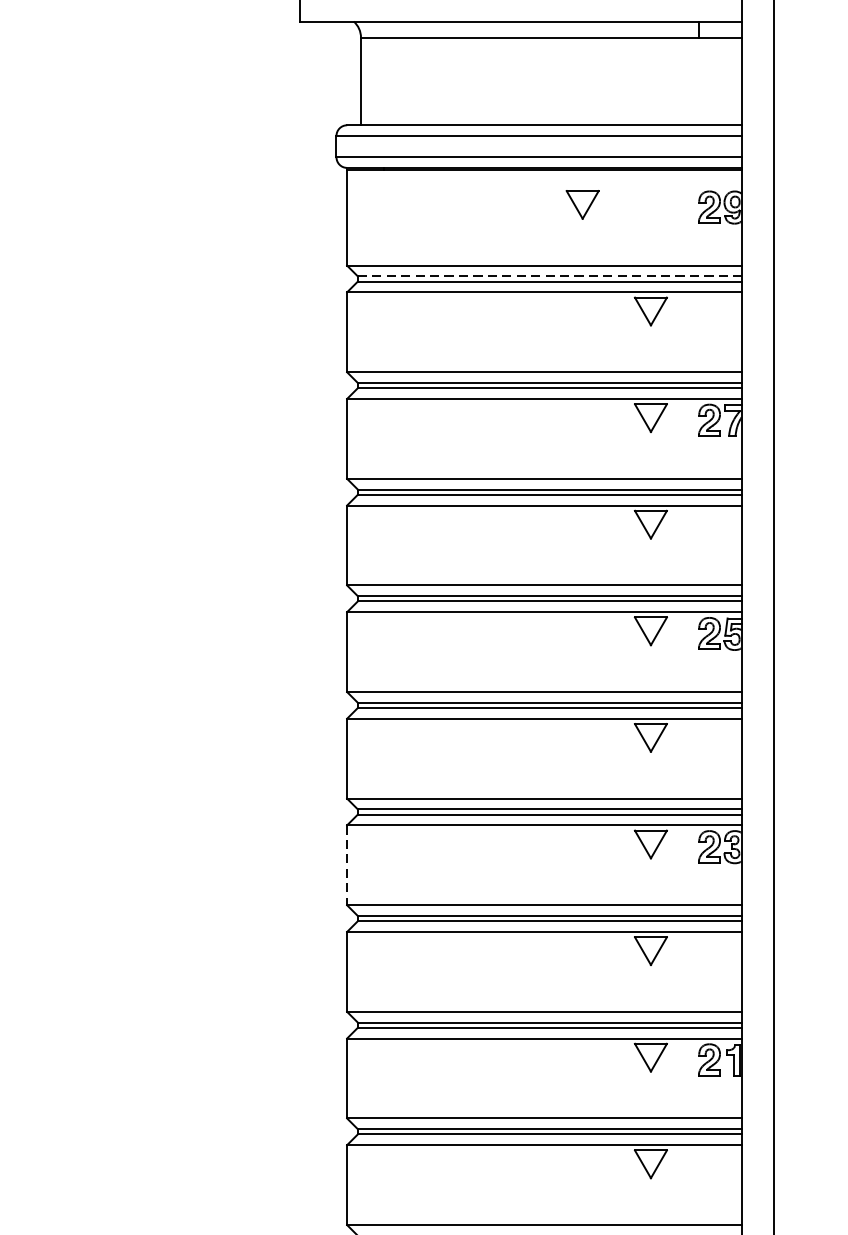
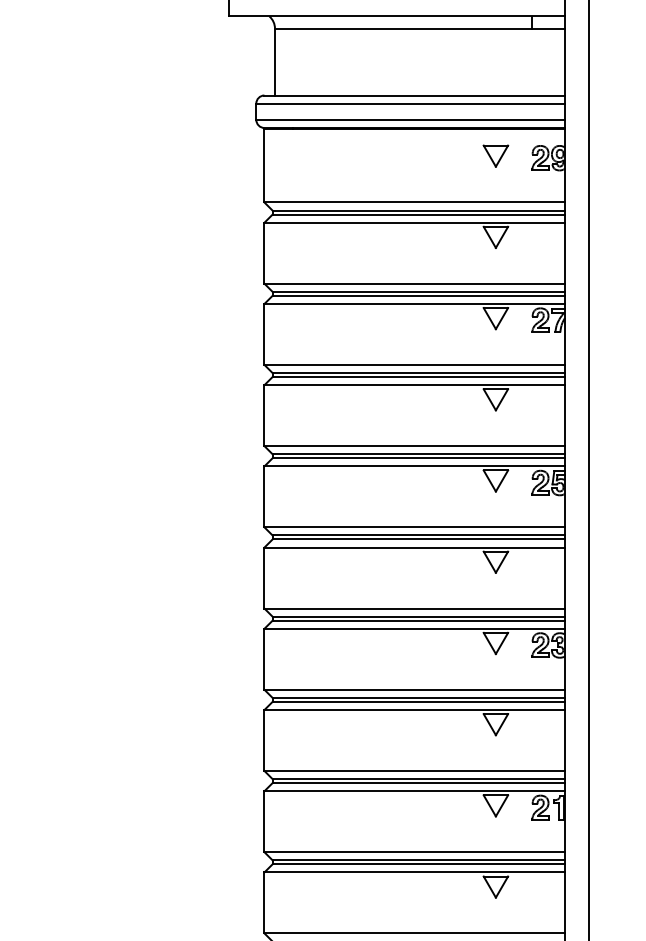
part: (582, 204) -> (495, 155), moved
line: (550, 276) -> (419, 210), dashed -> solid
line: (347, 865) -> (264, 659), dashed -> solid

